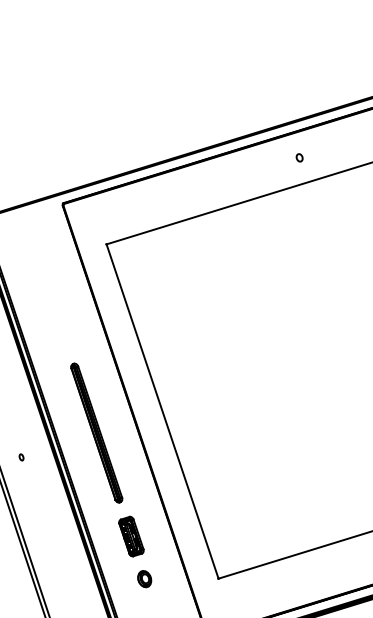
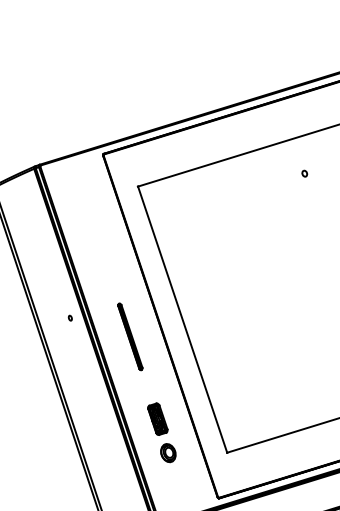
part: (299, 157) -> (304, 173), moved
part: (97, 432) -> (130, 336), size x0.6
part: (20, 456) -> (69, 317), moved
part: (144, 578) -> (168, 452), size x1.4

